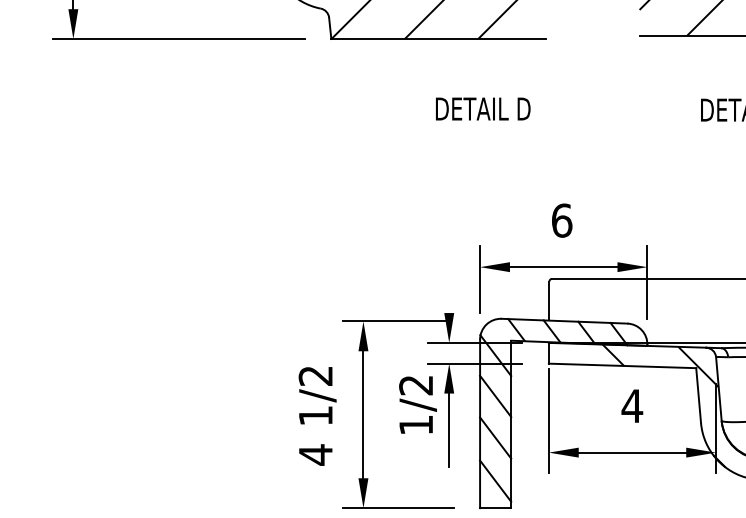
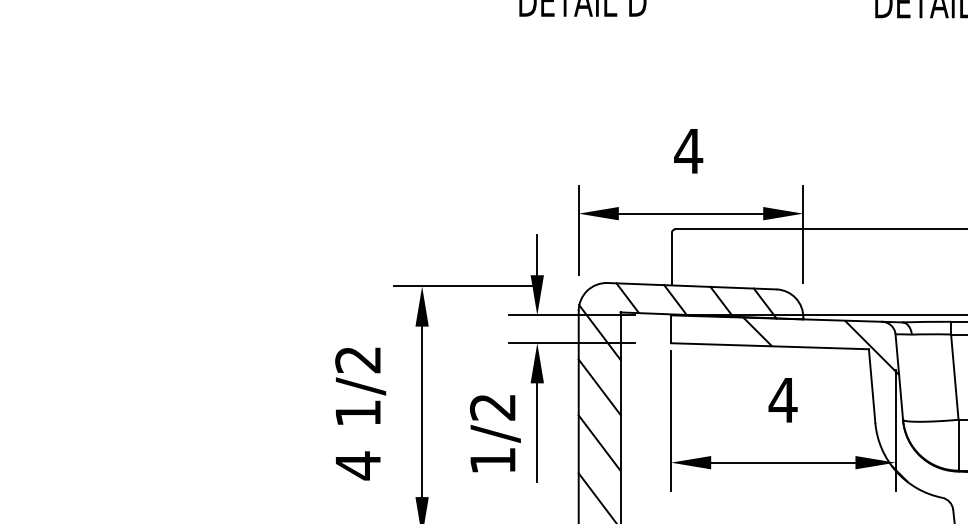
text: (561, 220) -> (688, 151), 6 -> 4
line: (449, 298) -> (537, 255), added
text: (417, 404) -> (494, 432), moved

